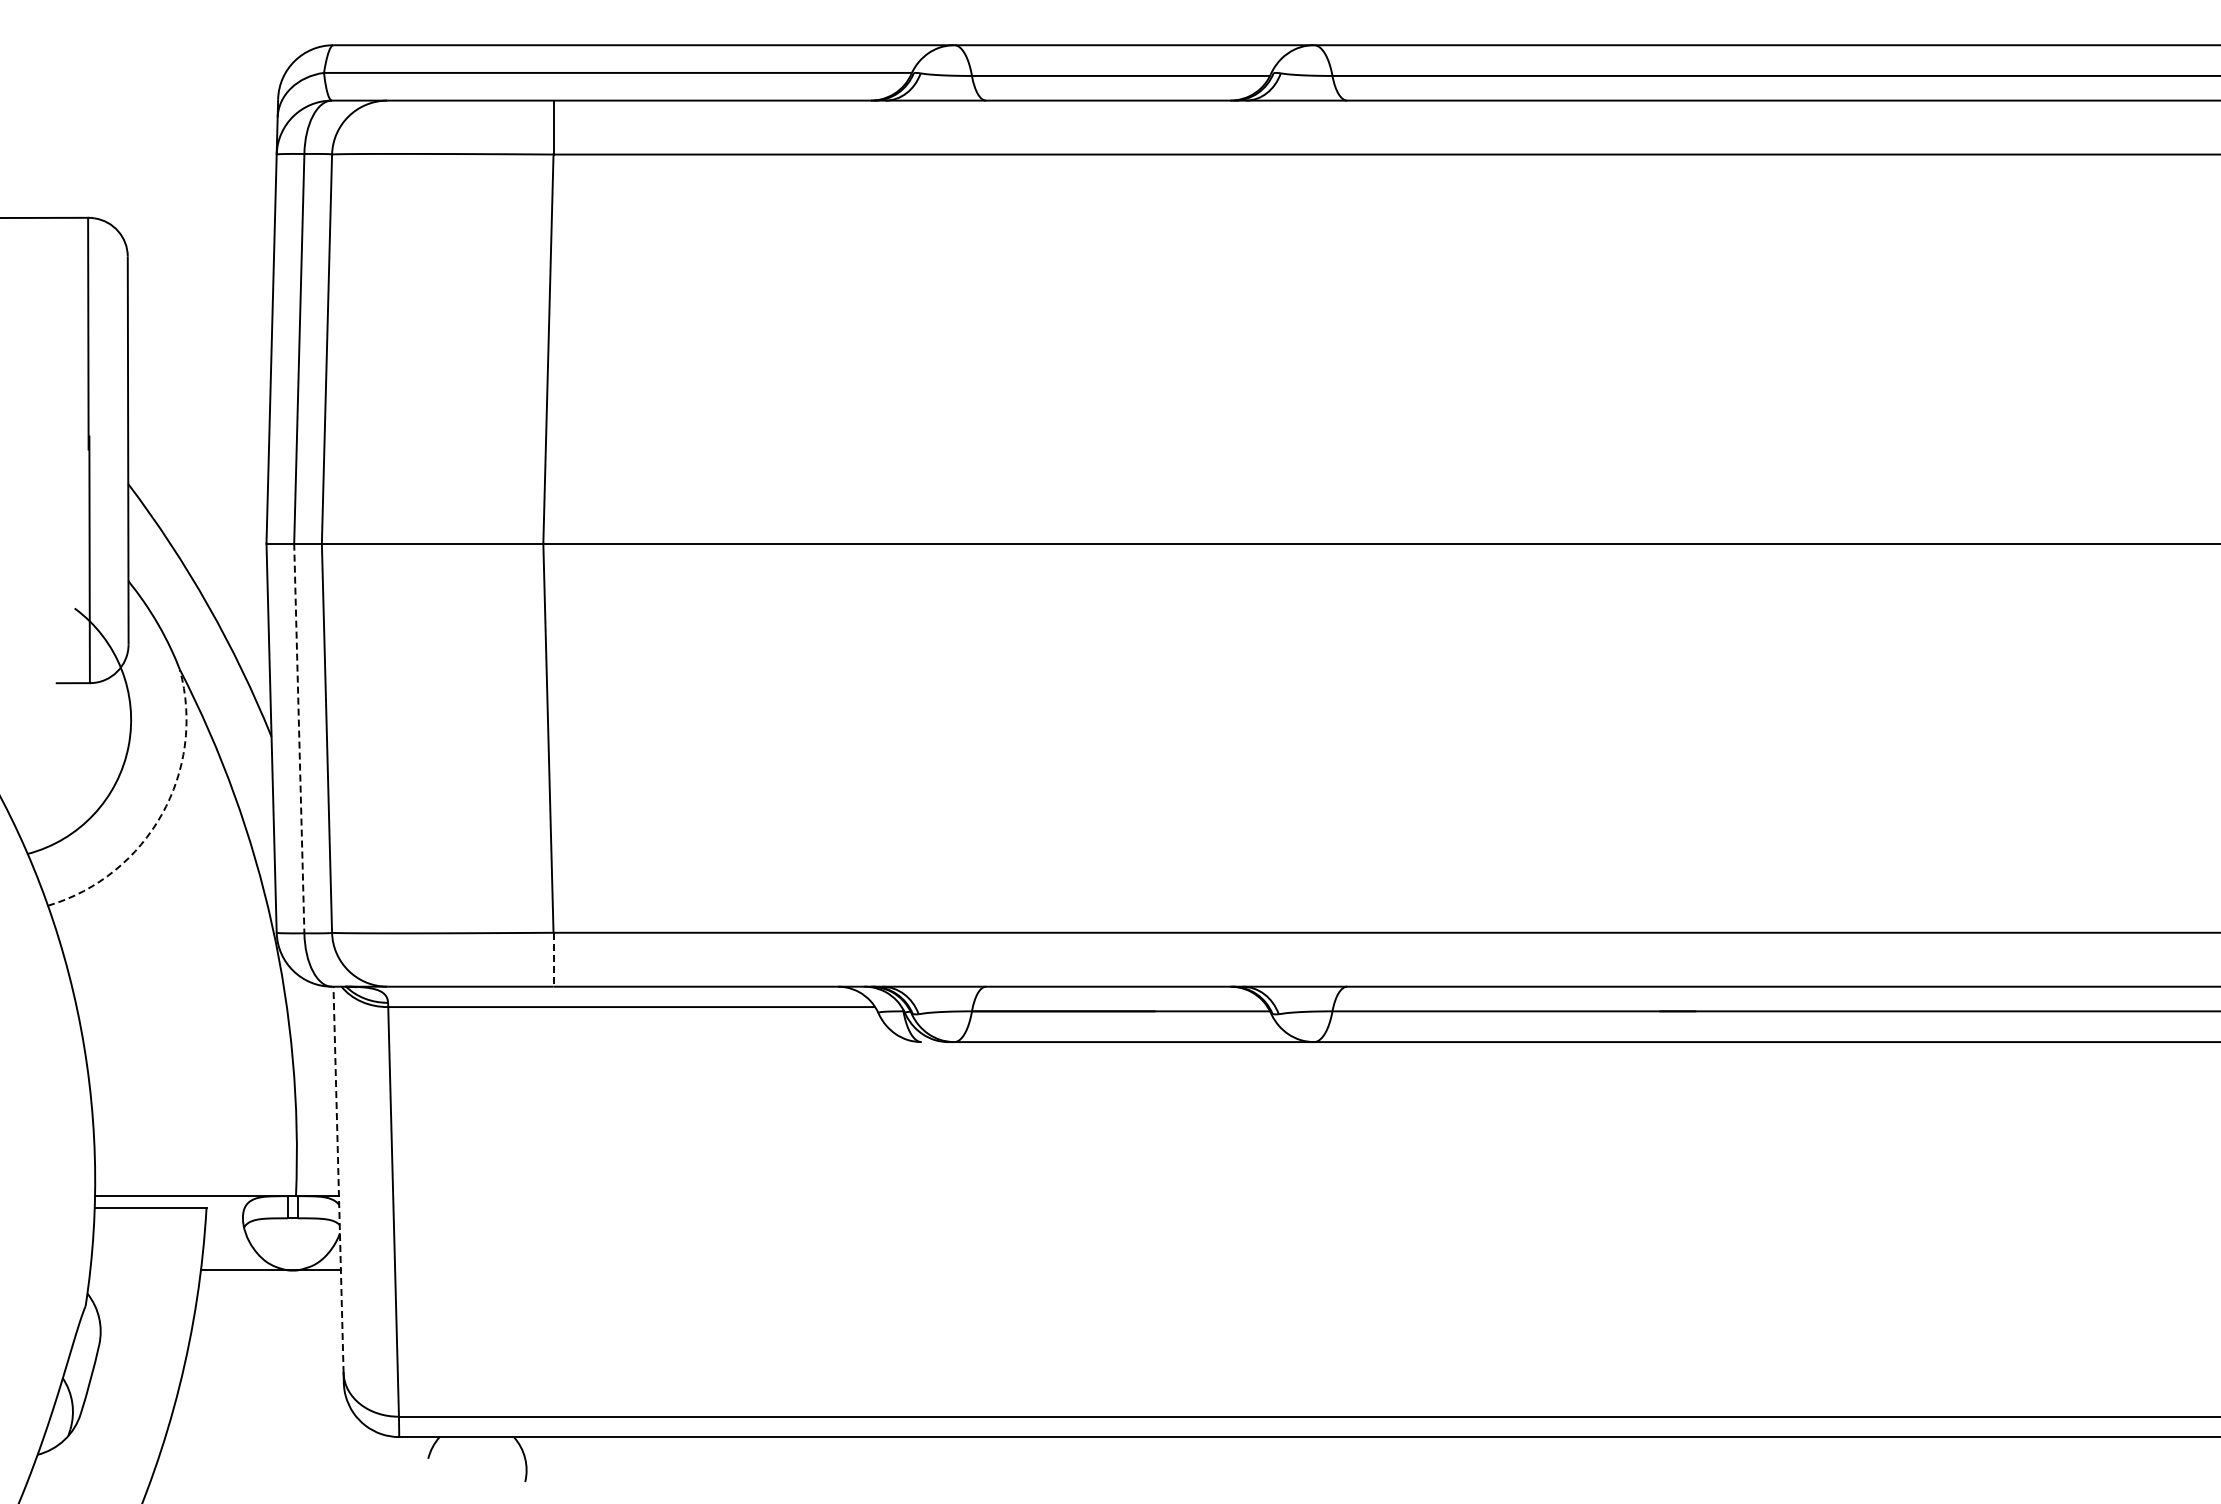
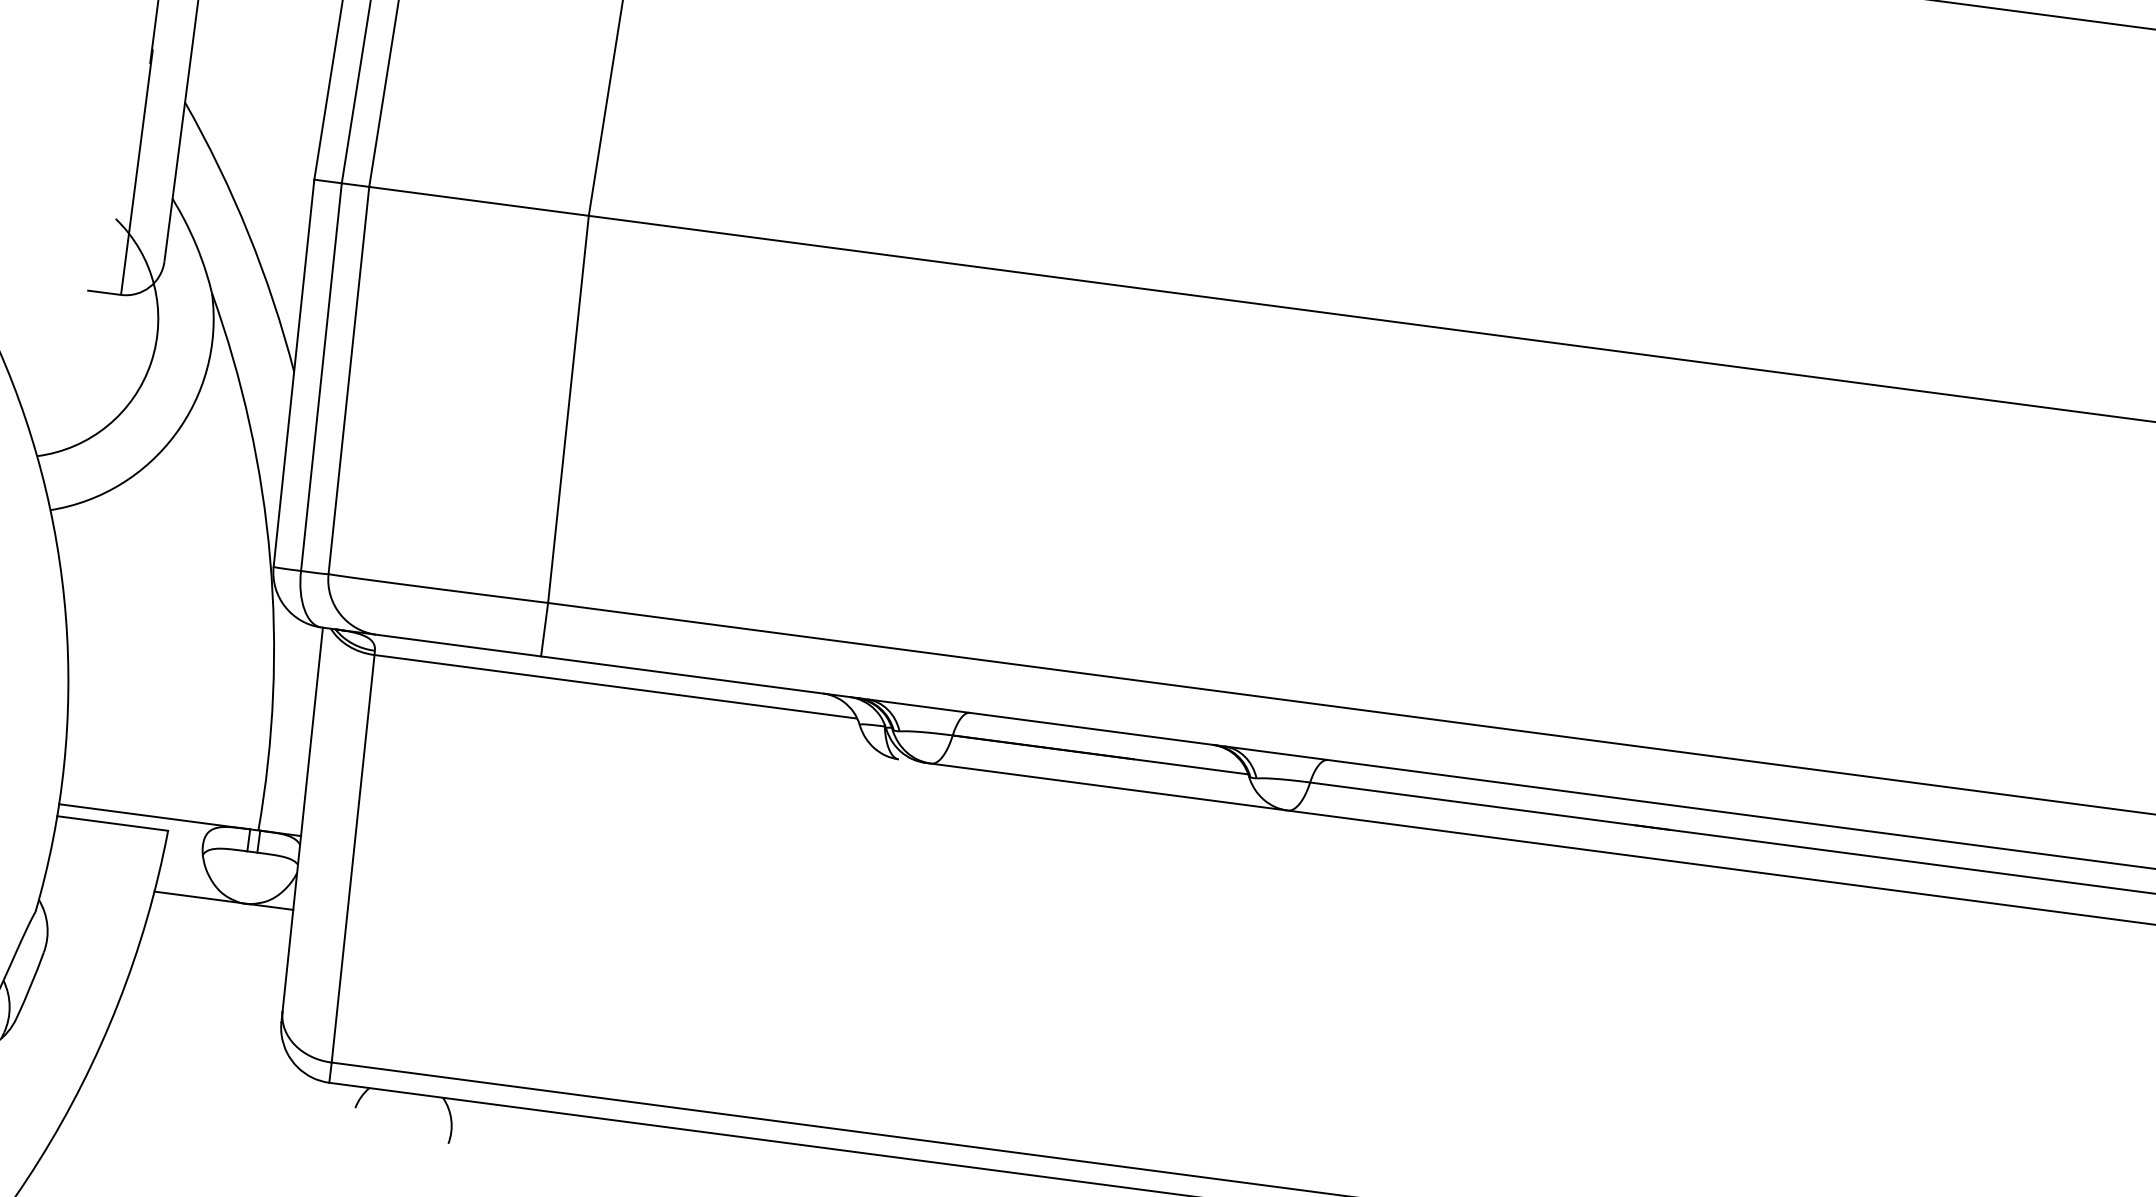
line: (299, 738) -> (321, 377), dashed -> solid
arc: (161, 814) -> (174, 434), dashed -> solid
line: (553, 959) -> (544, 629), dashed -> solid
line: (338, 1179) -> (302, 819), dashed -> solid

